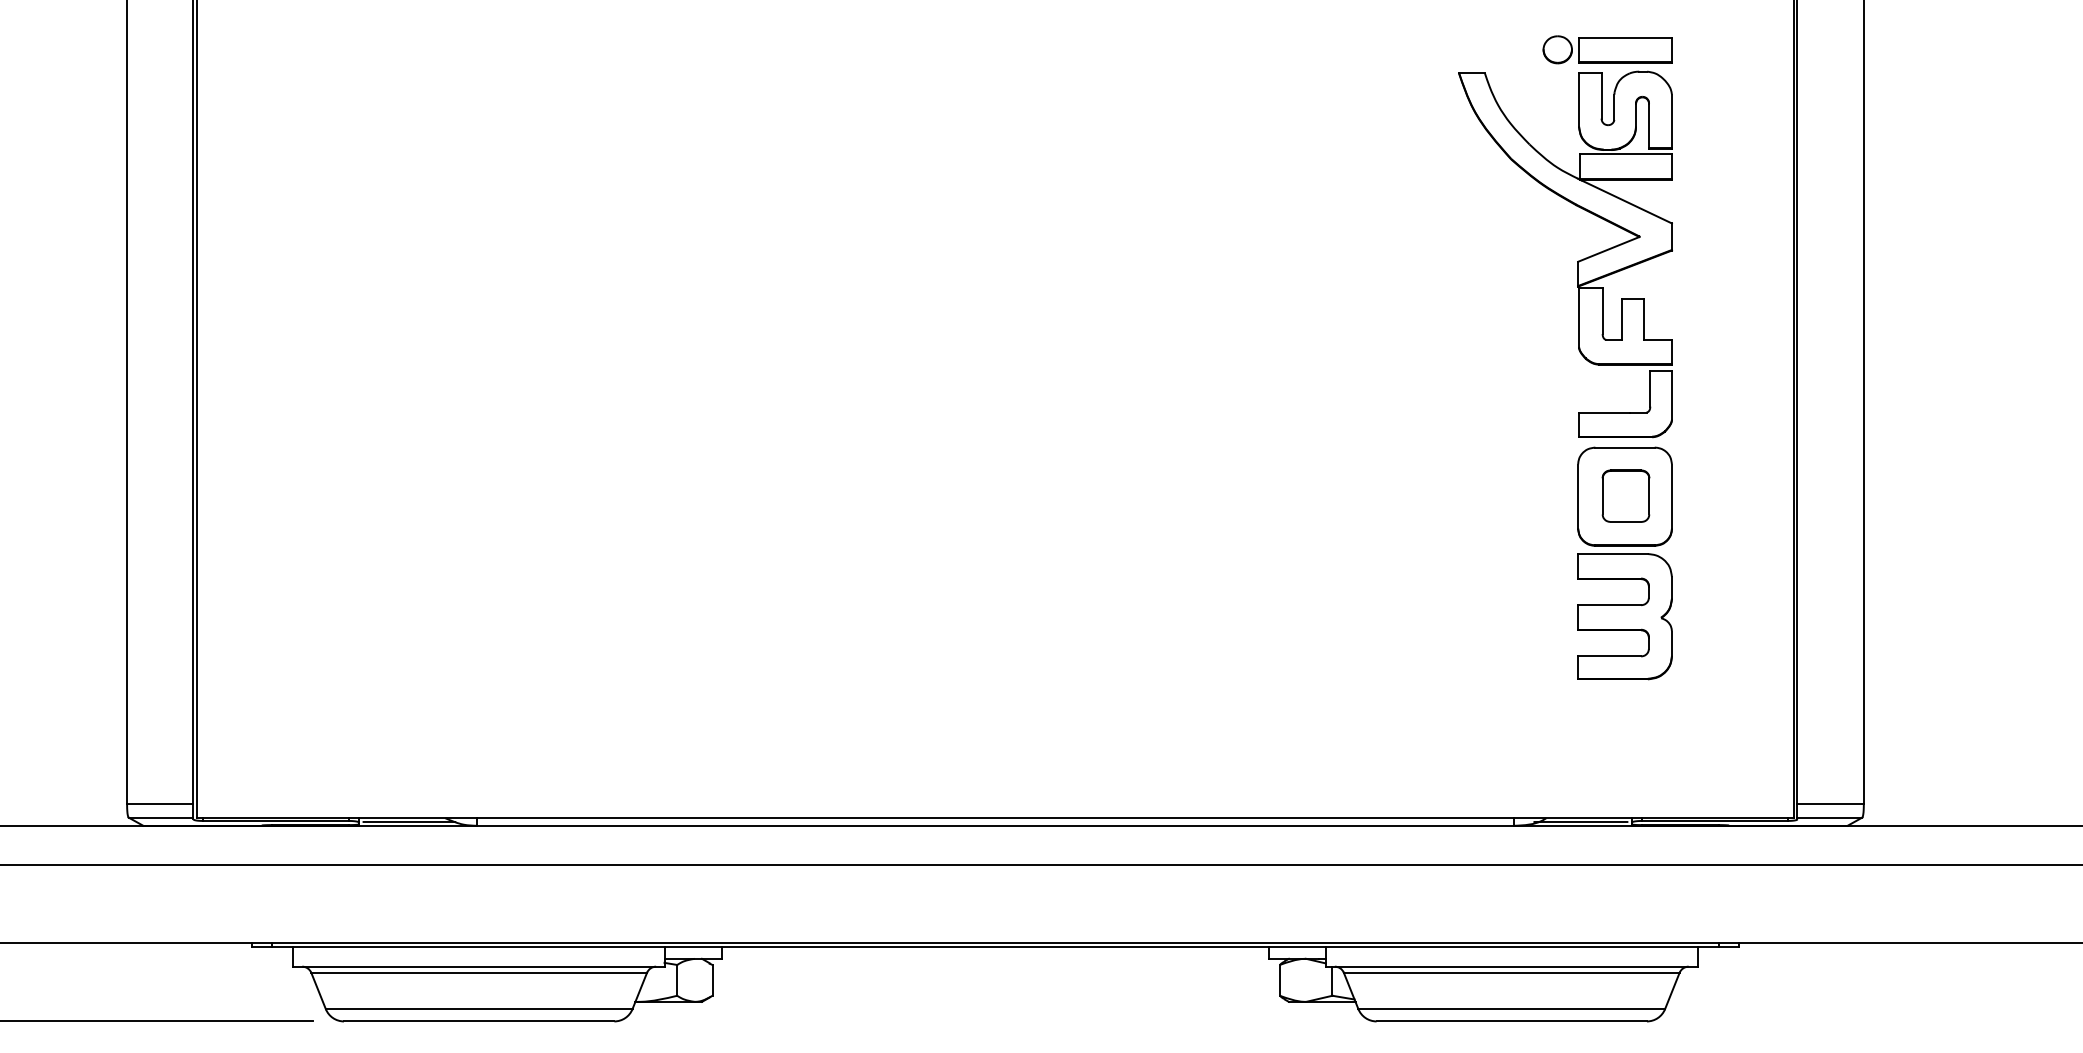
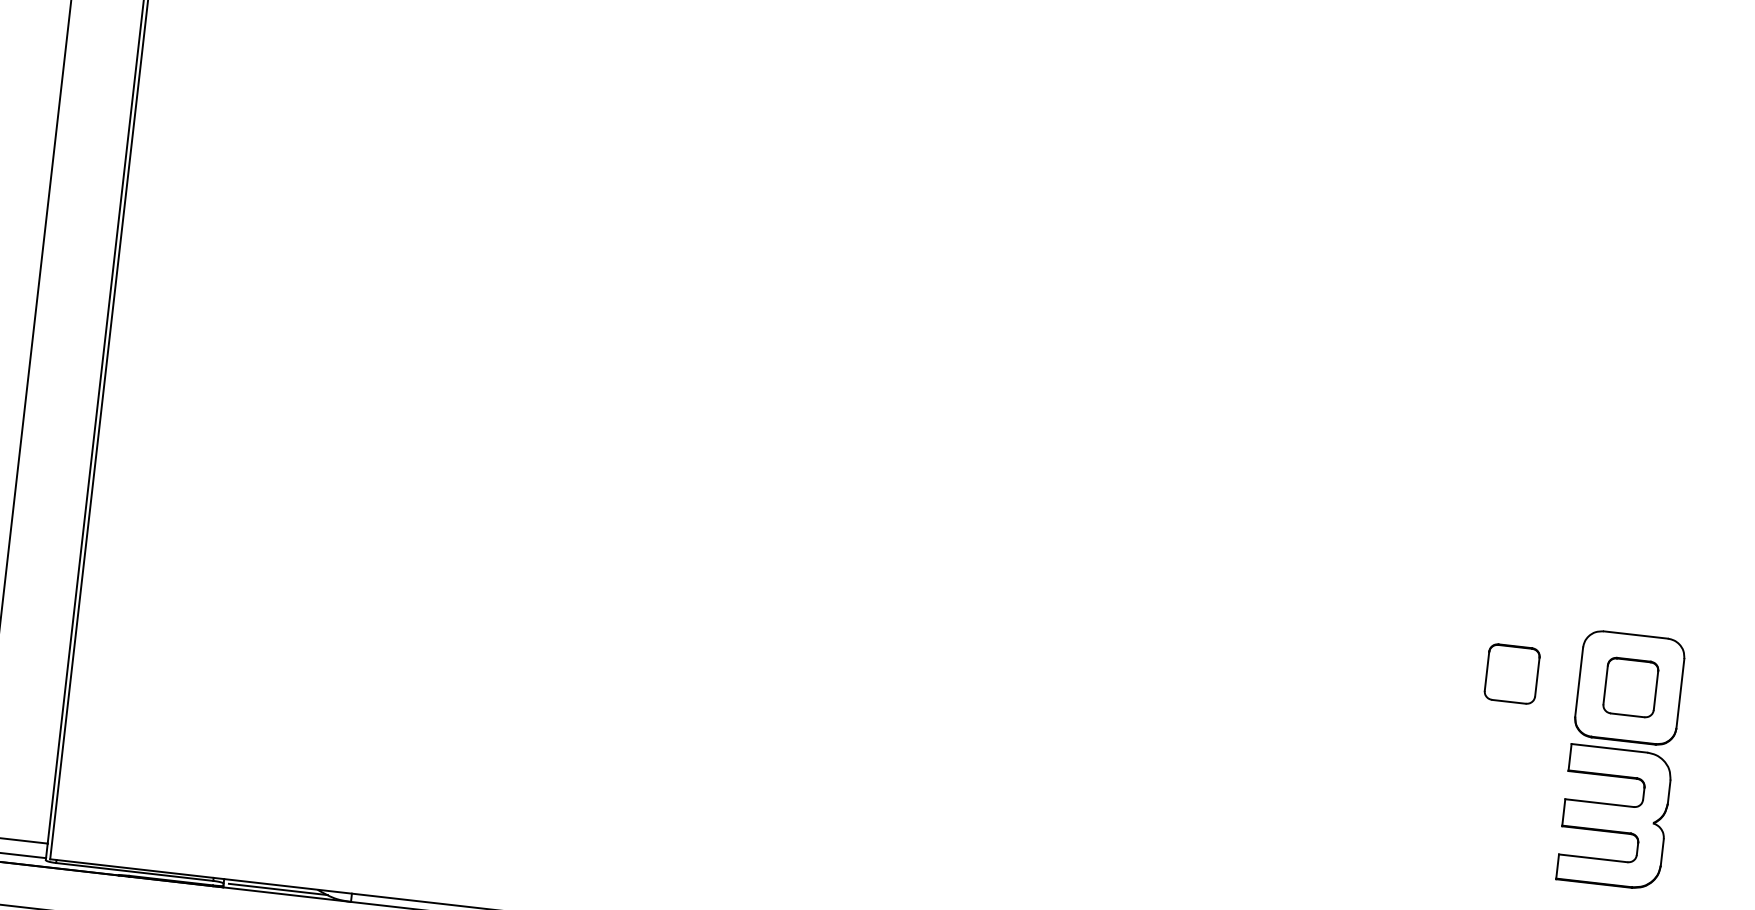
part: (1578, 260) -> (1608, 427), removed
part: (1515, 495) -> (1511, 673), added

